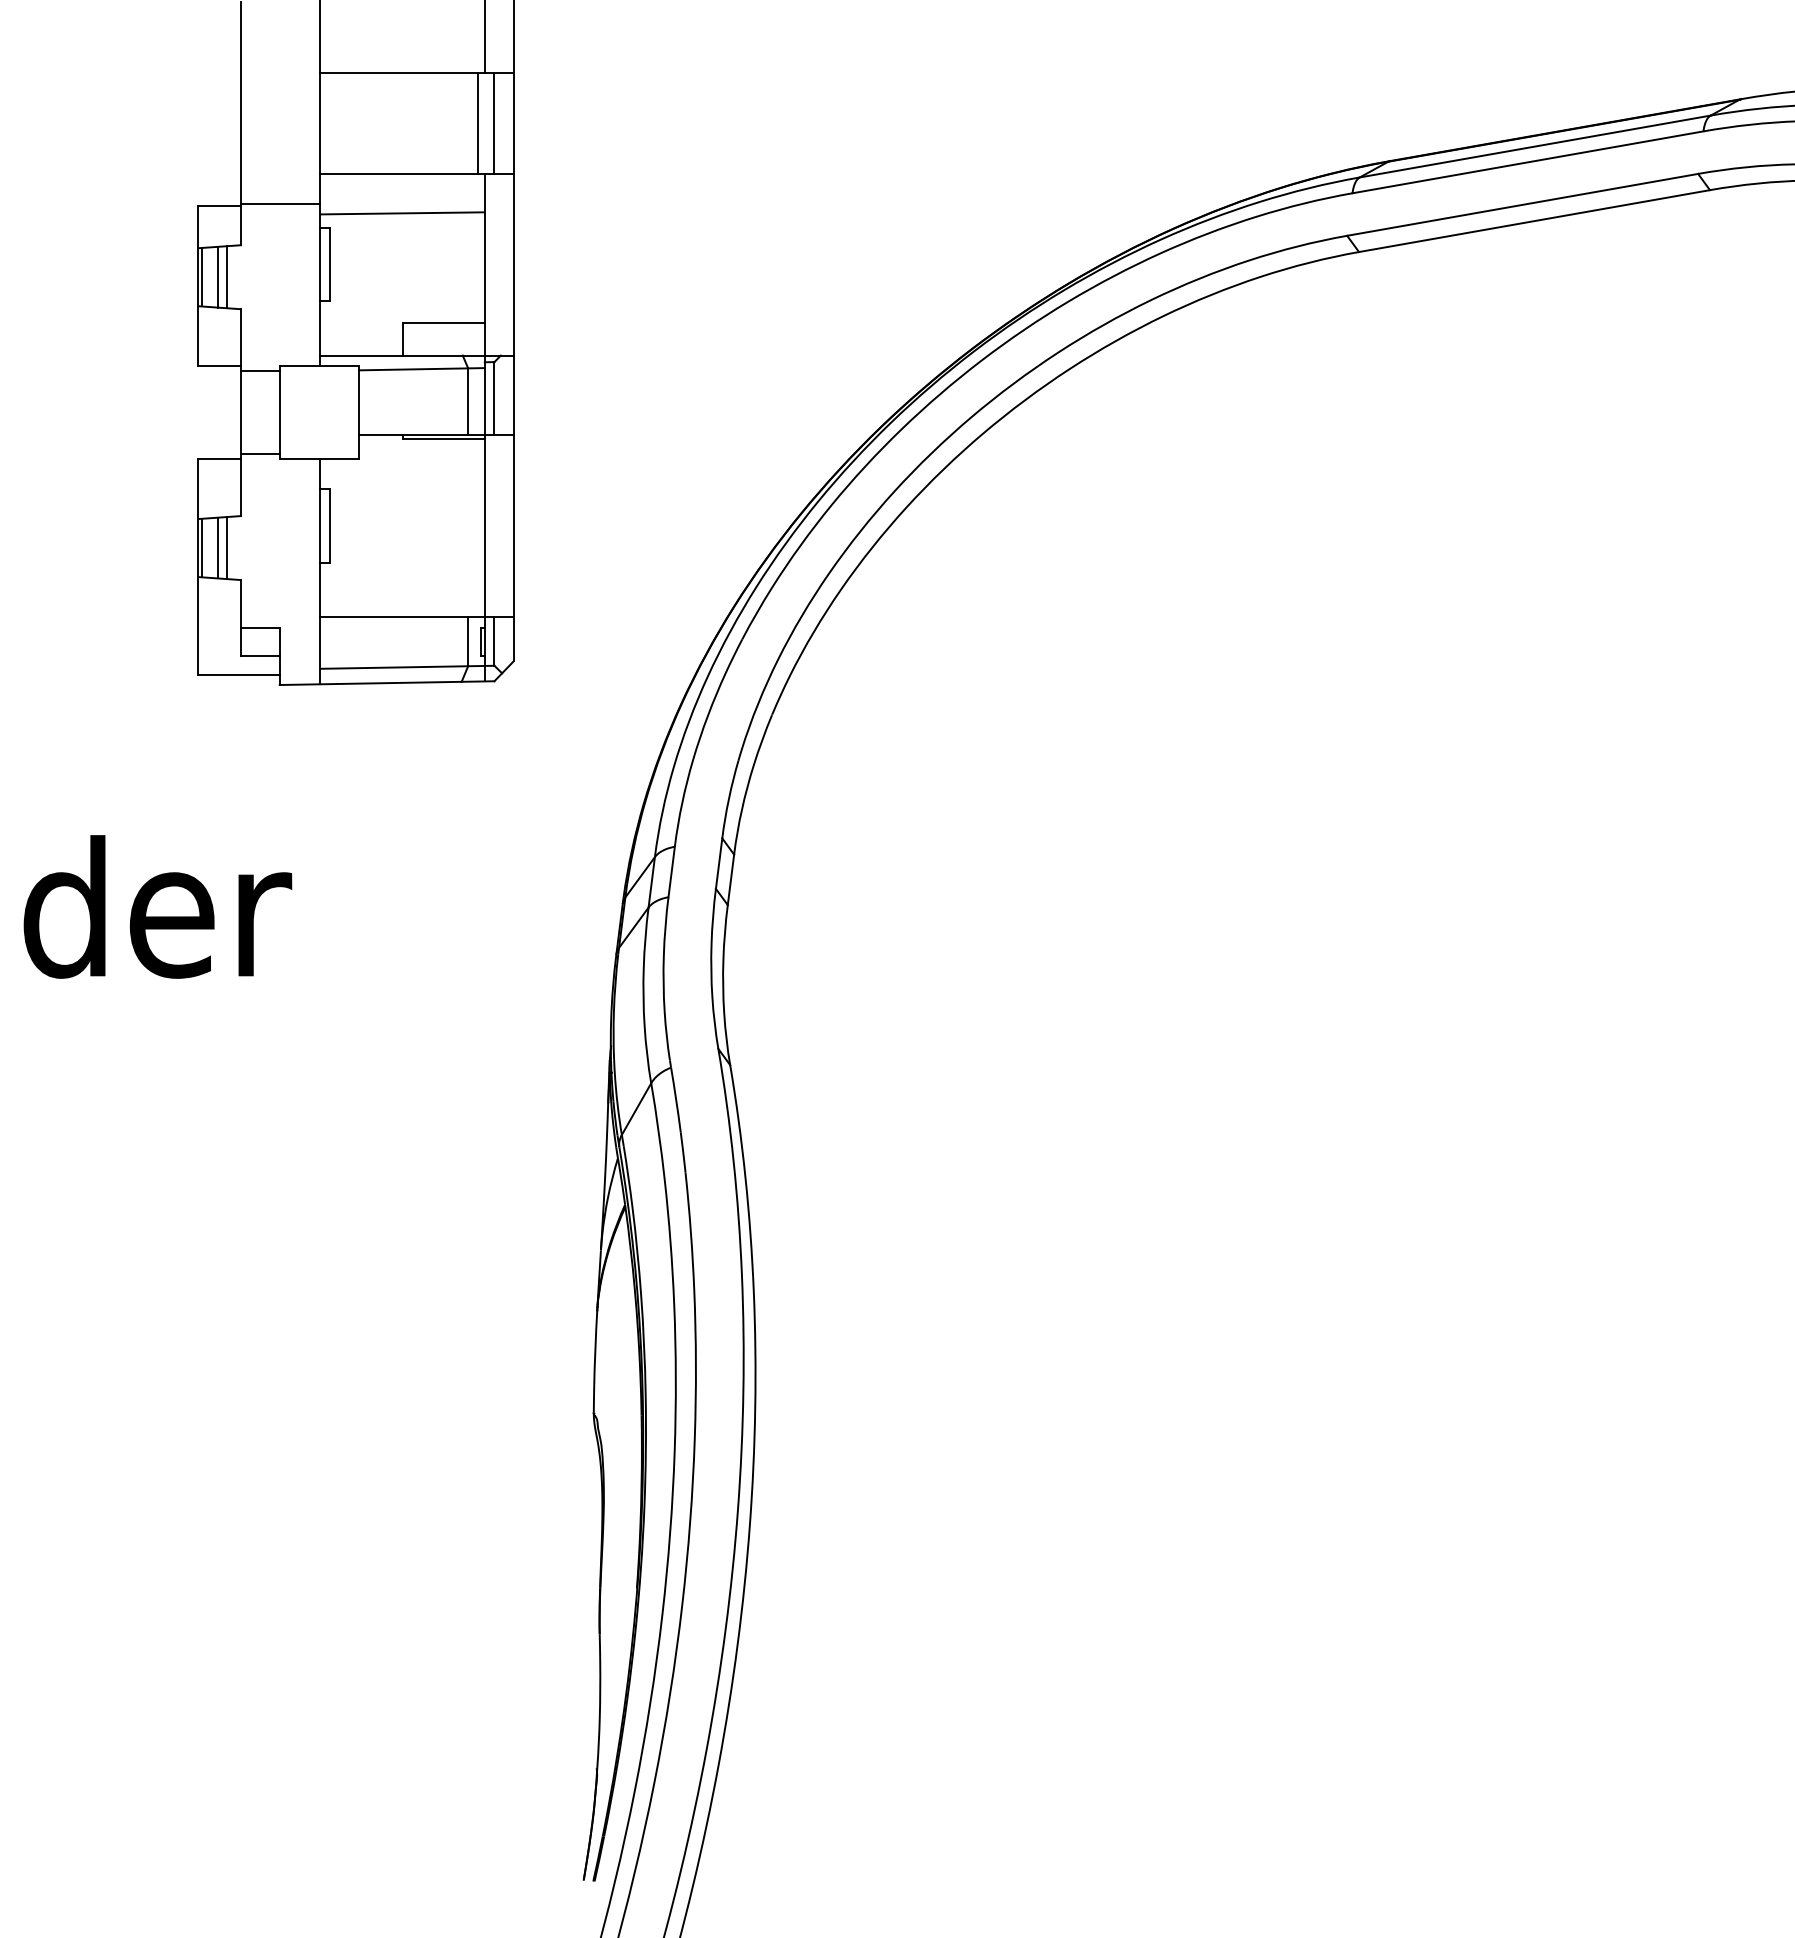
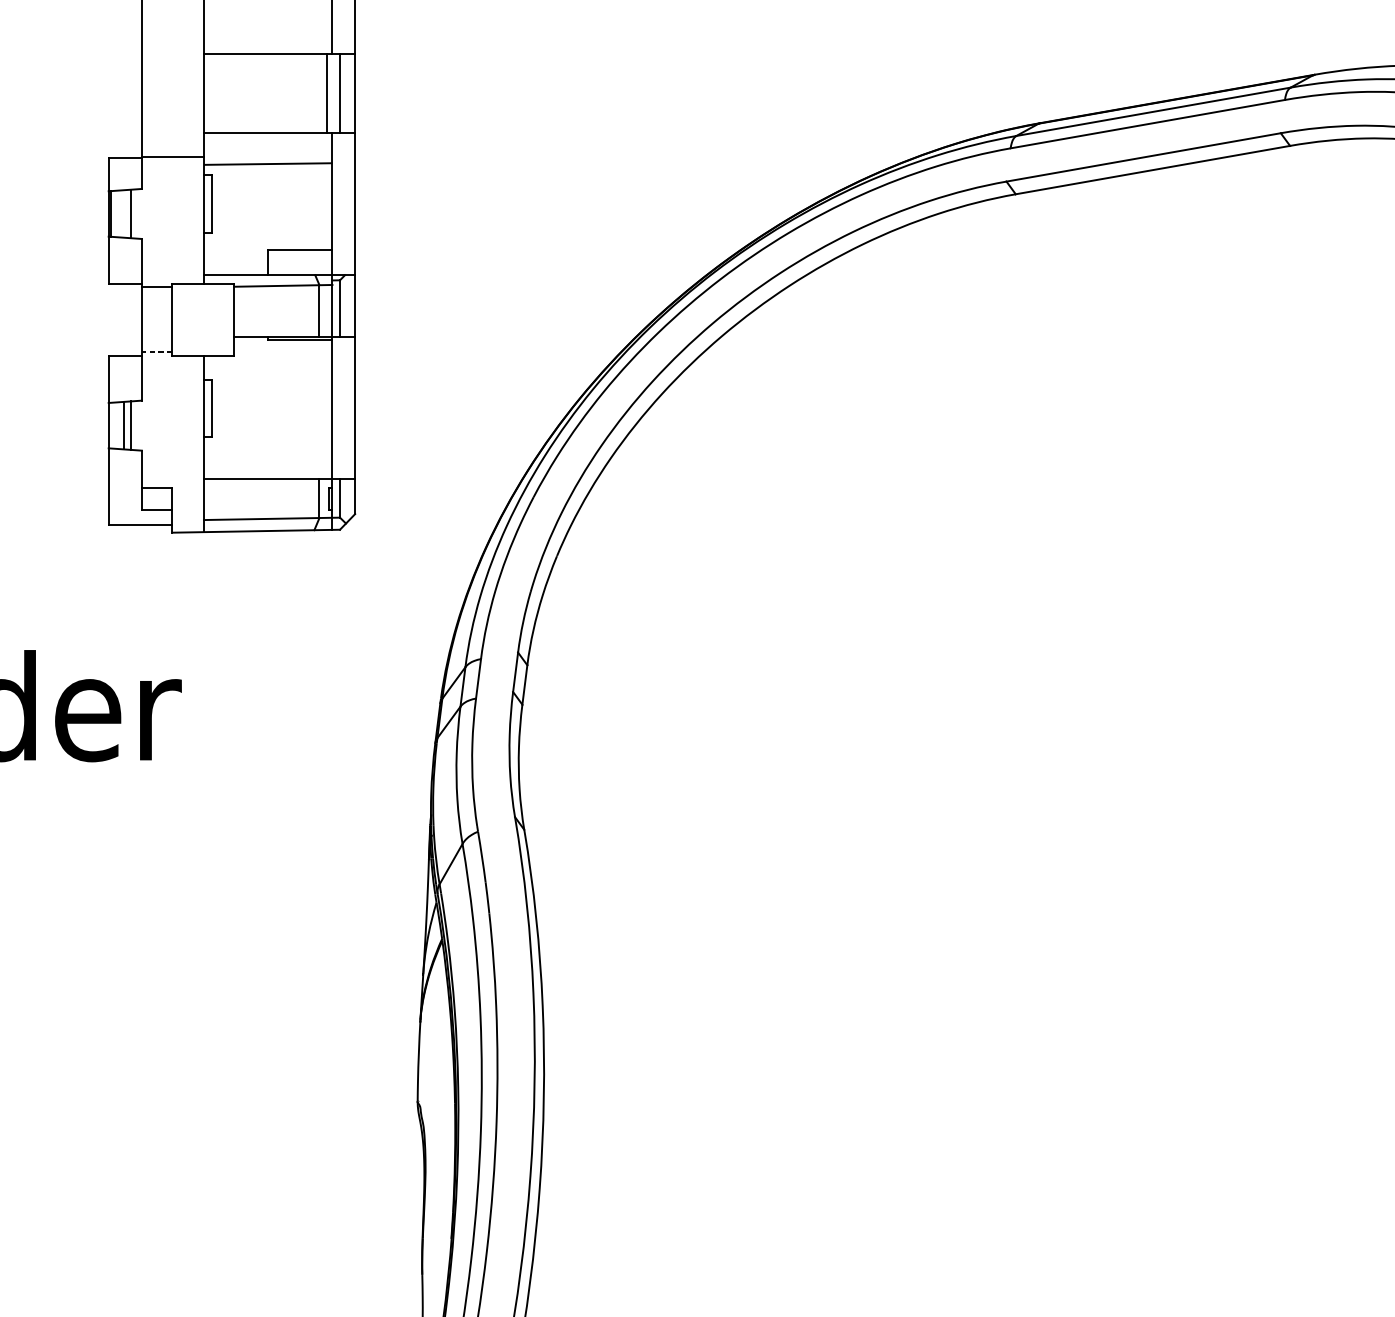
line: (217, 276) -> (123, 213), removed
line: (259, 454) -> (156, 352), solid -> dashed
line: (201, 547) -> (111, 425), removed

